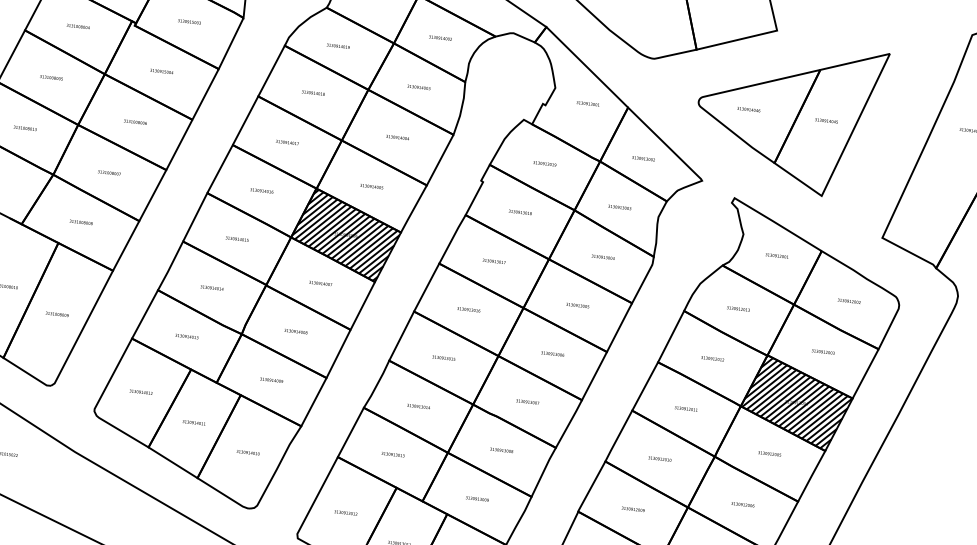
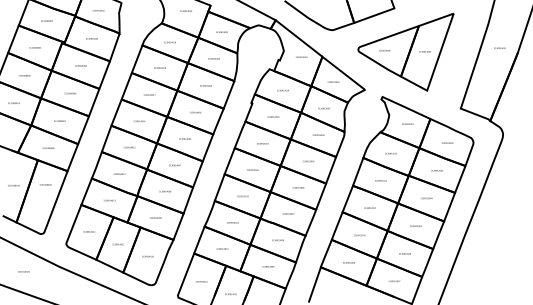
hatch: (344, 233) -> (184, 138), removed
text: (57, 313) -> (45, 184), moved
hatch: (796, 402) -> (426, 198), removed

